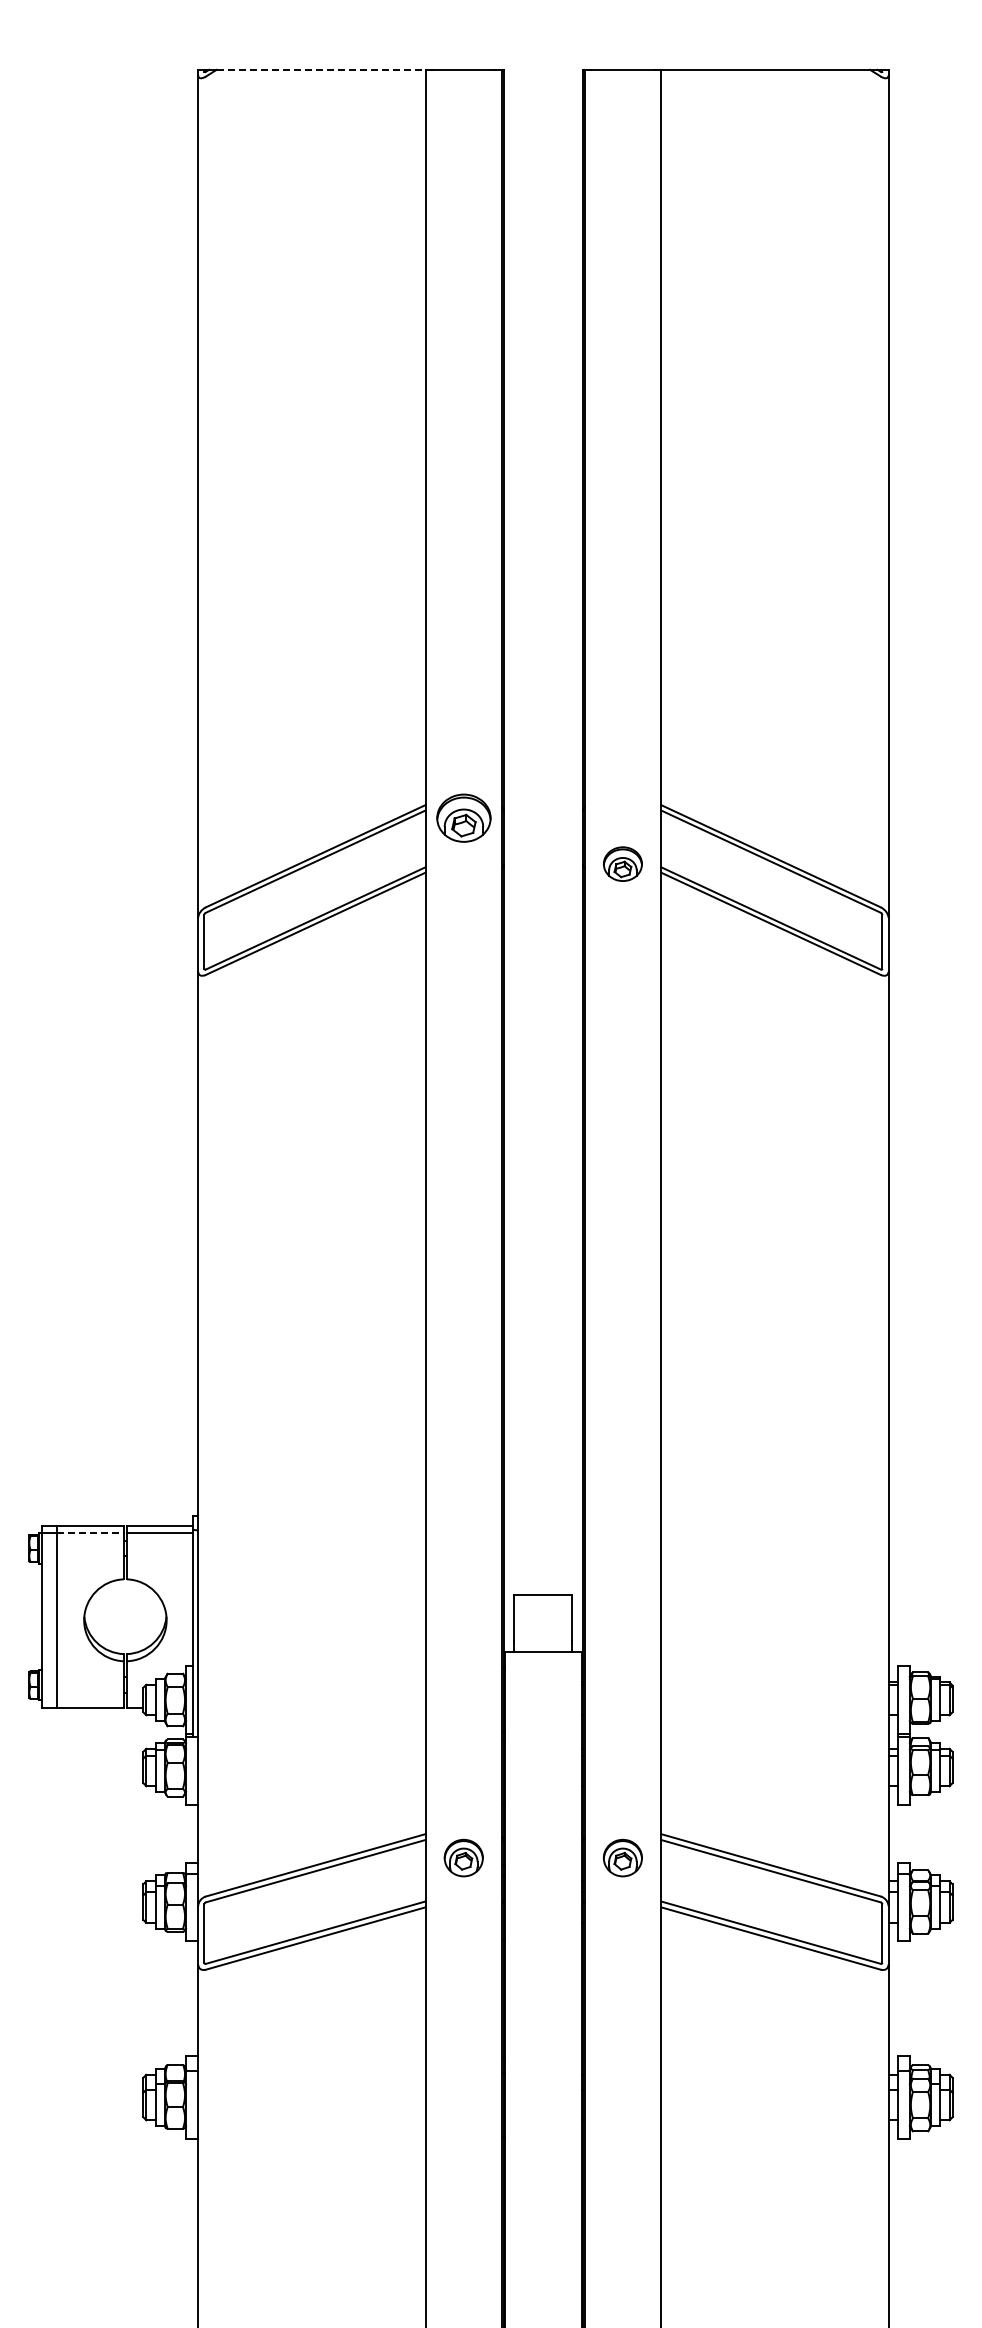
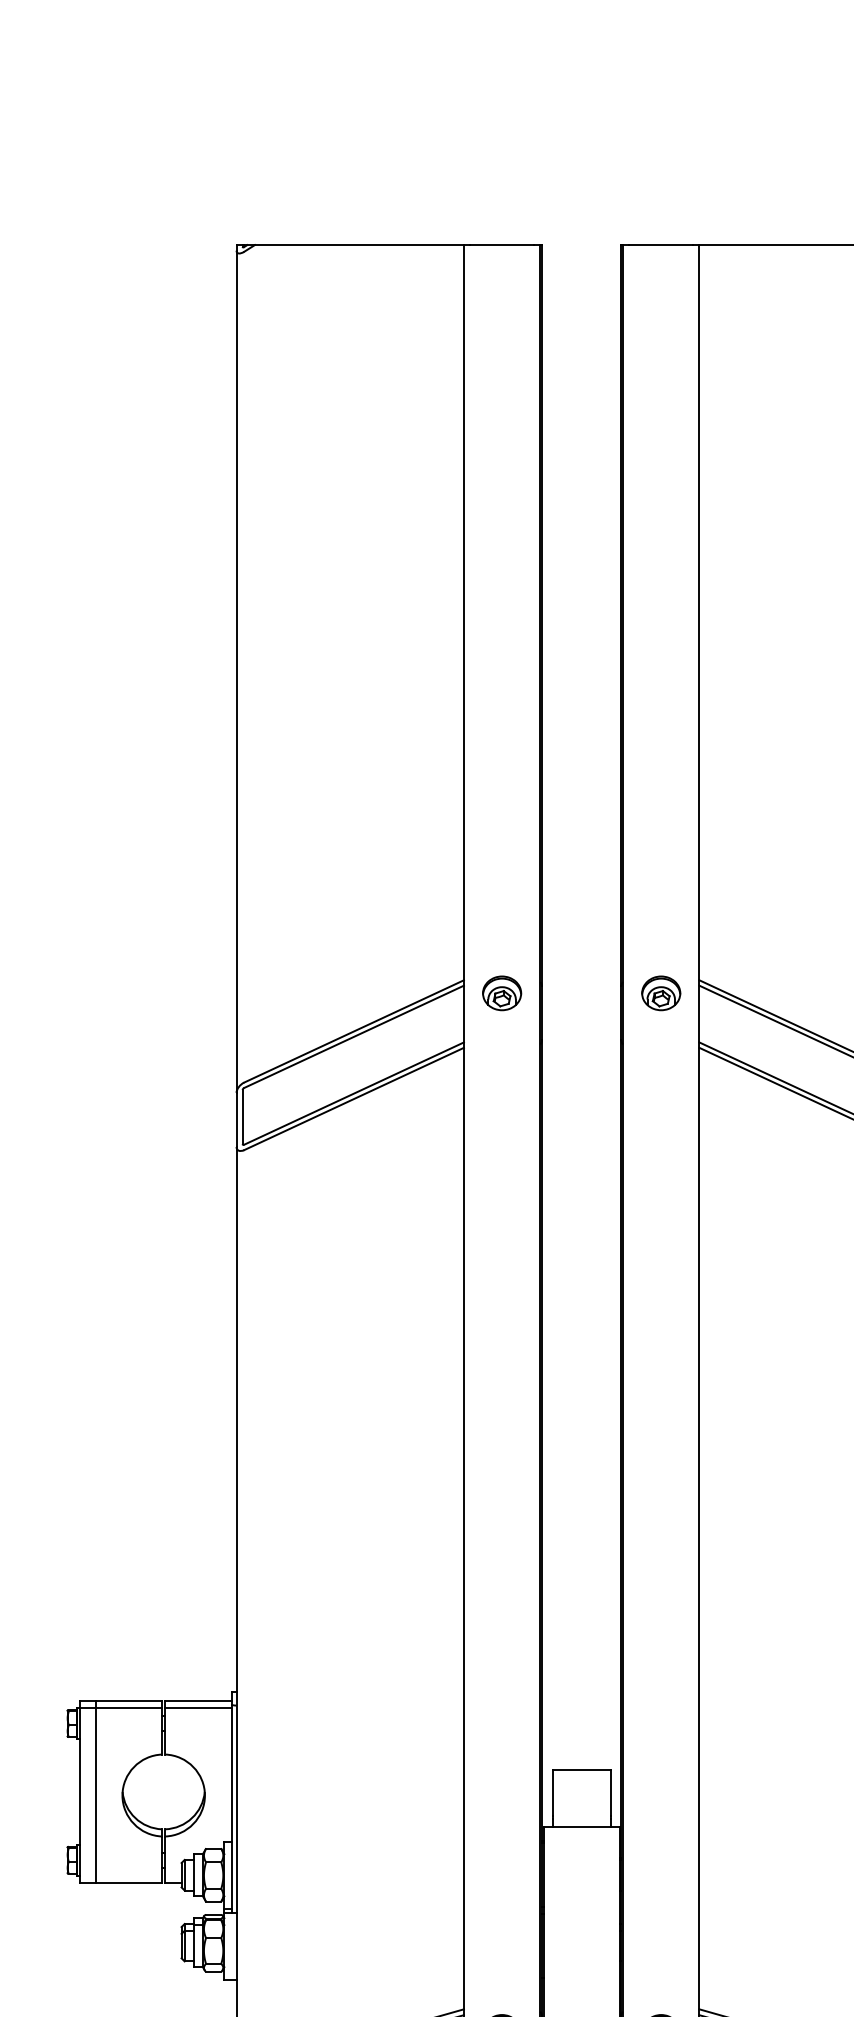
line: (321, 69) -> (359, 244), dashed -> solid
part: (463, 817) -> (501, 992), size x0.71
part: (622, 863) -> (660, 992), moved
line: (91, 1532) -> (129, 1707), dashed -> solid

